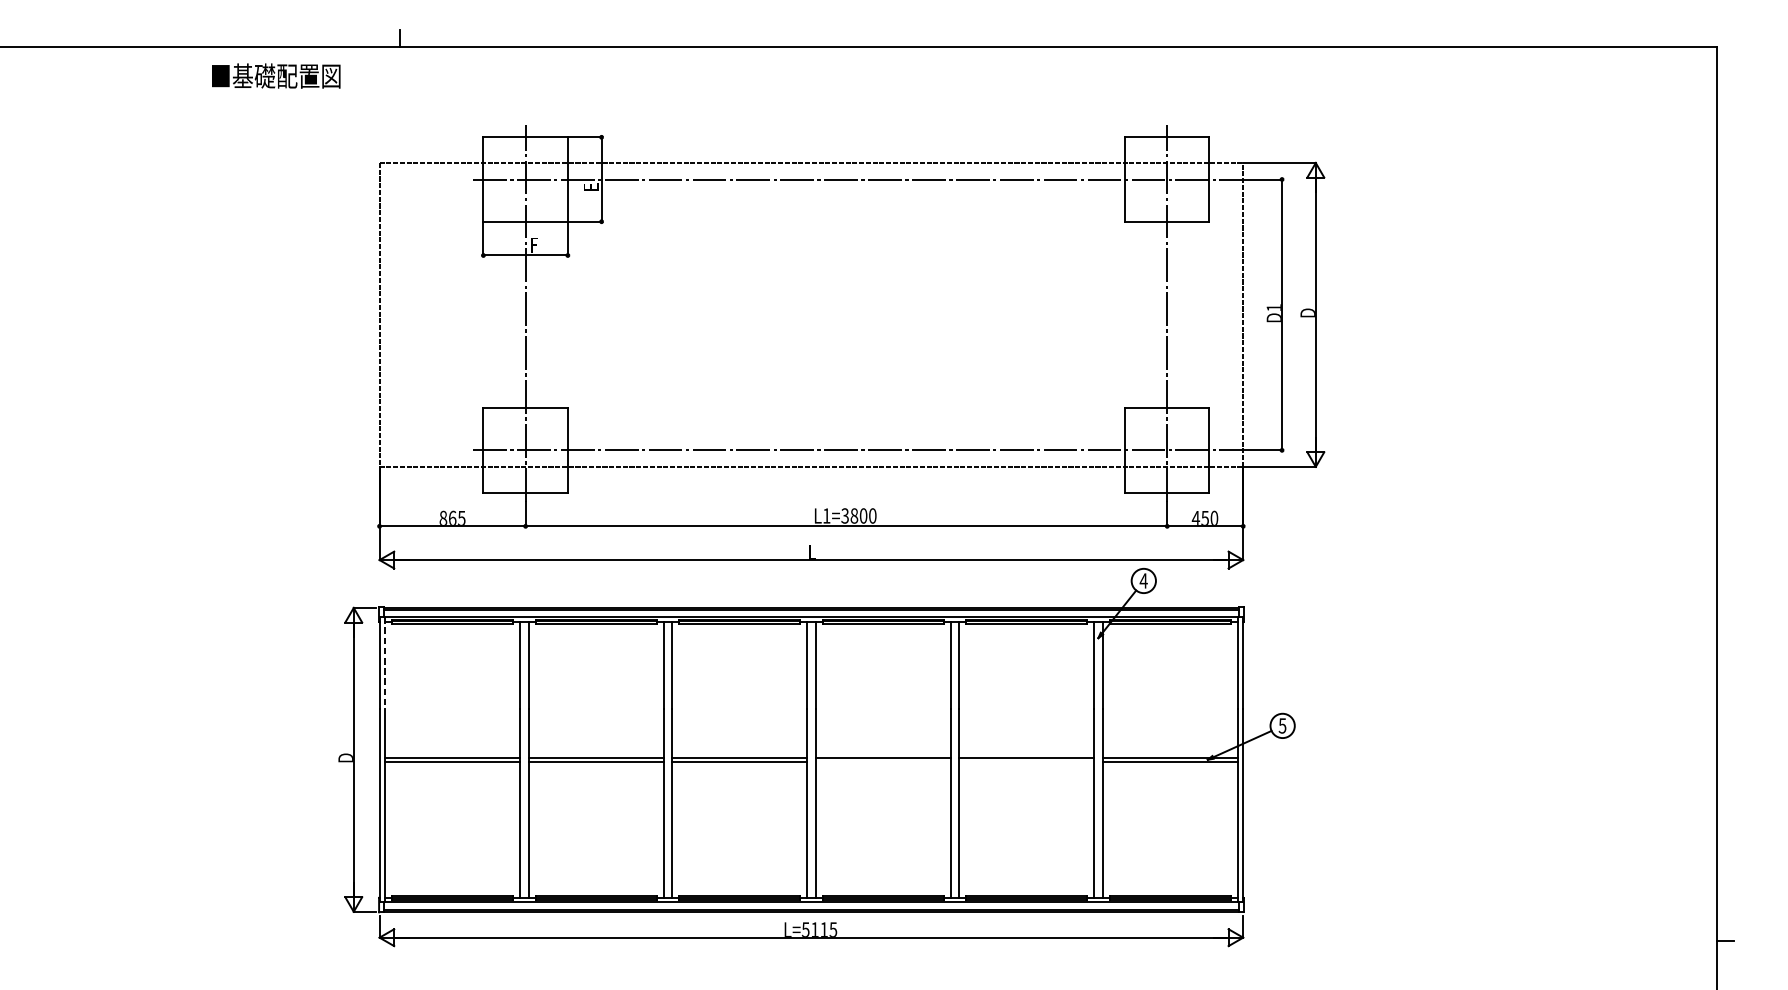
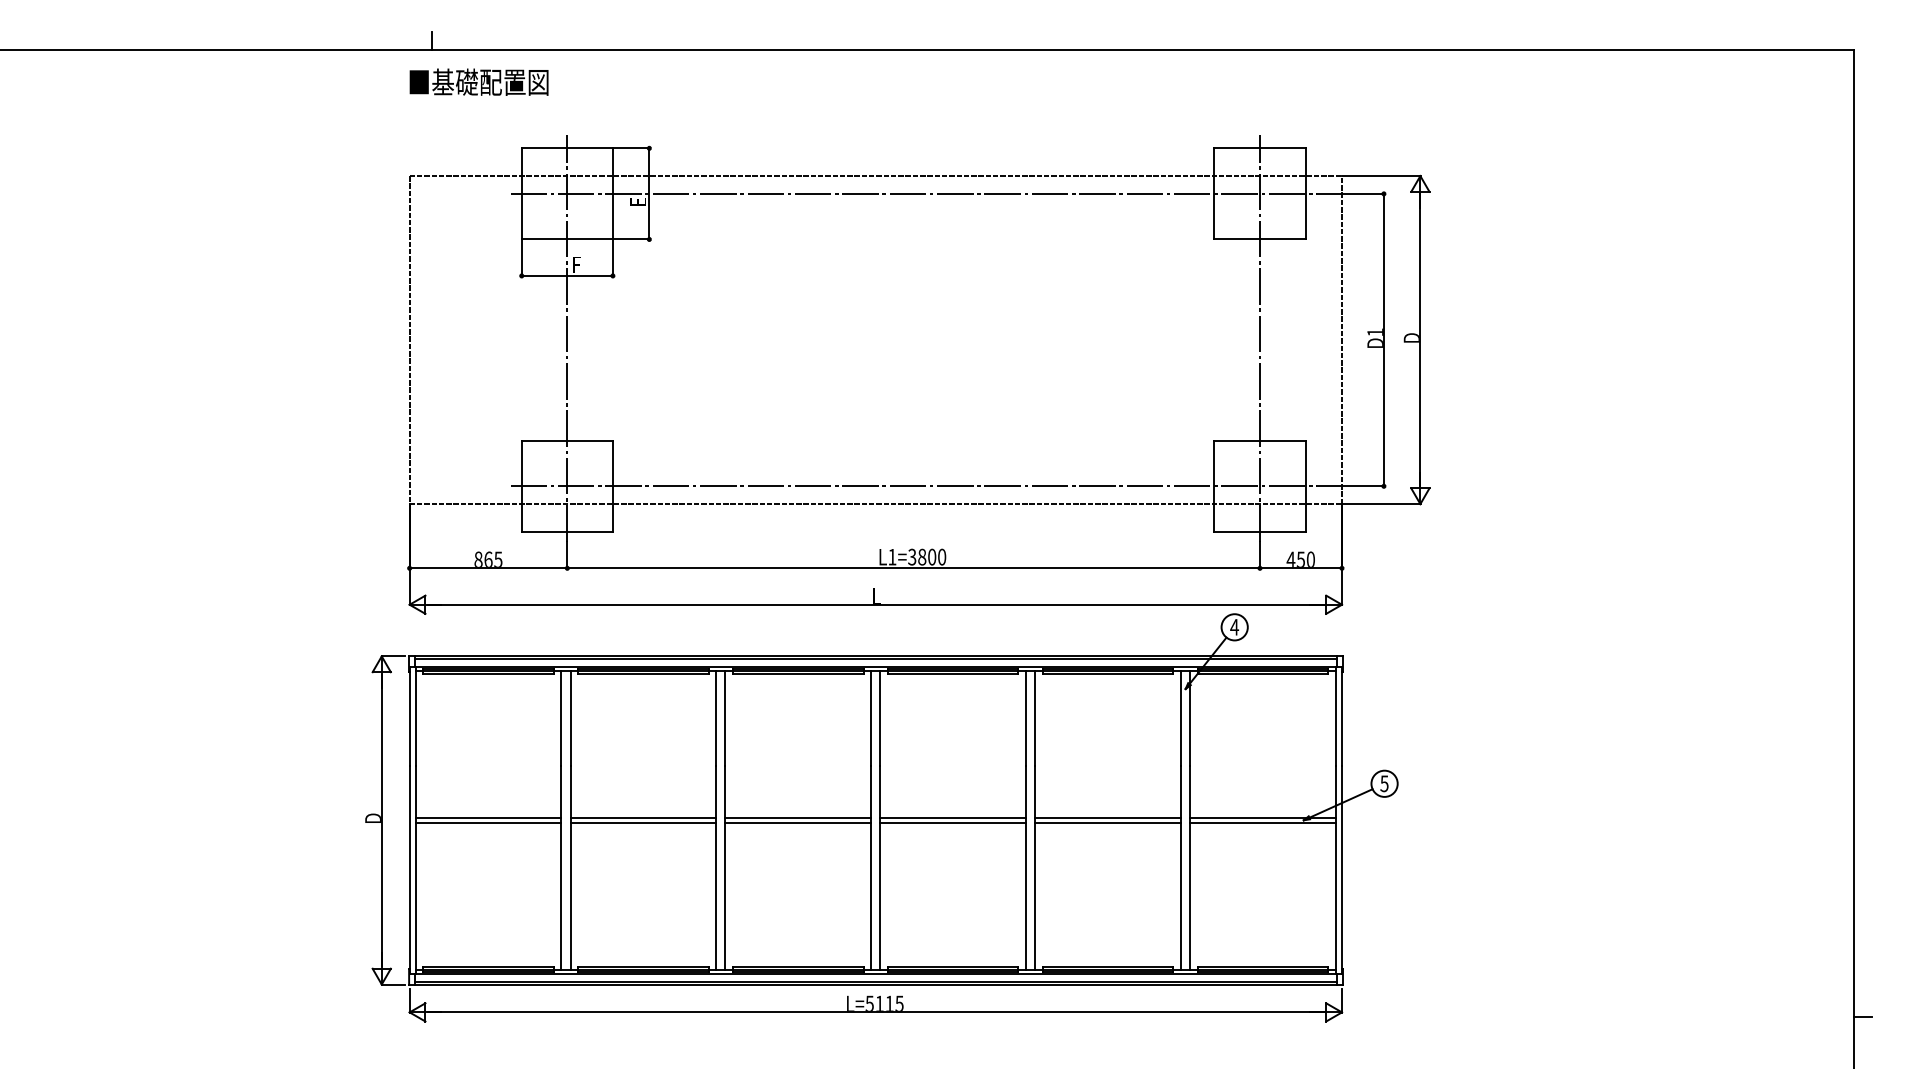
text: (275, 75) -> (478, 81), moved
line: (384, 663) -> (415, 716), dashed -> solid
line: (883, 761) -> (953, 822), added
line: (1026, 761) -> (1108, 822), added

